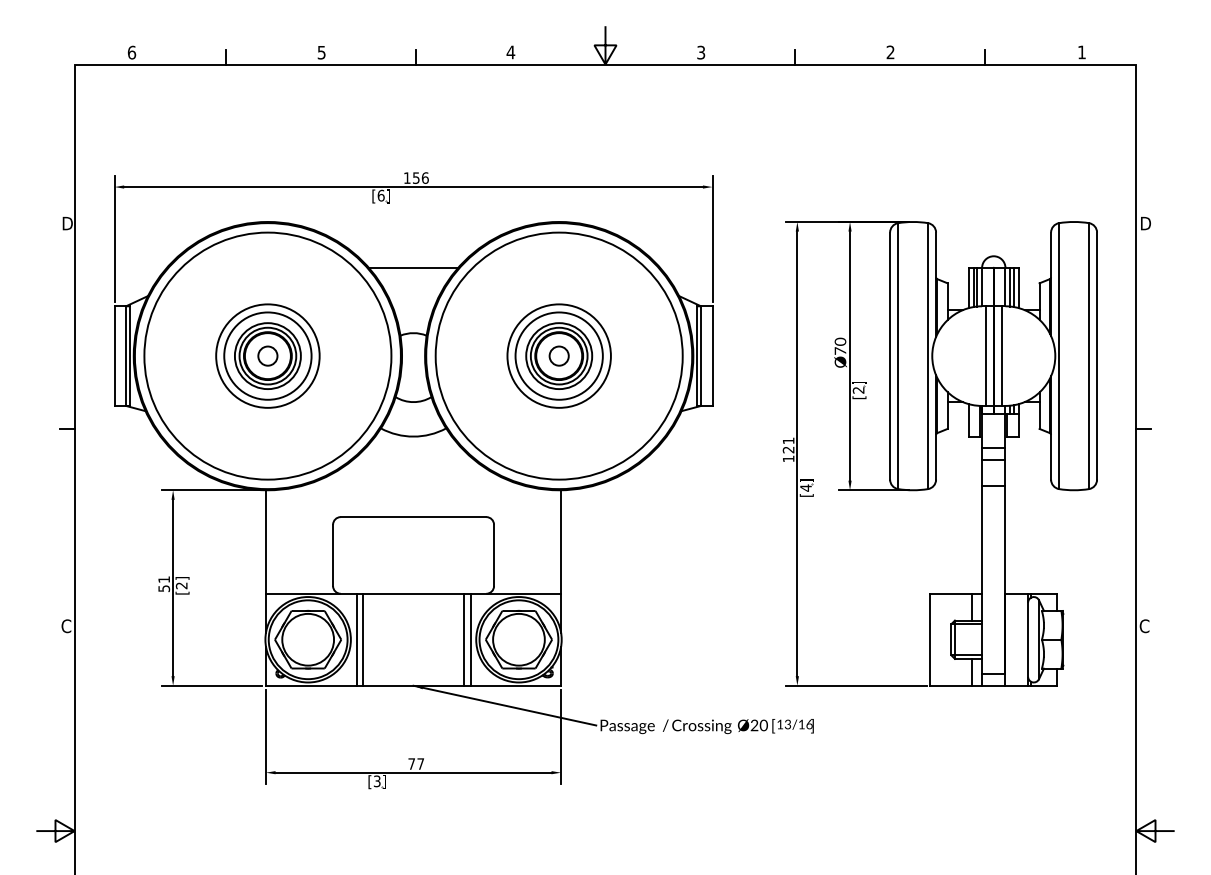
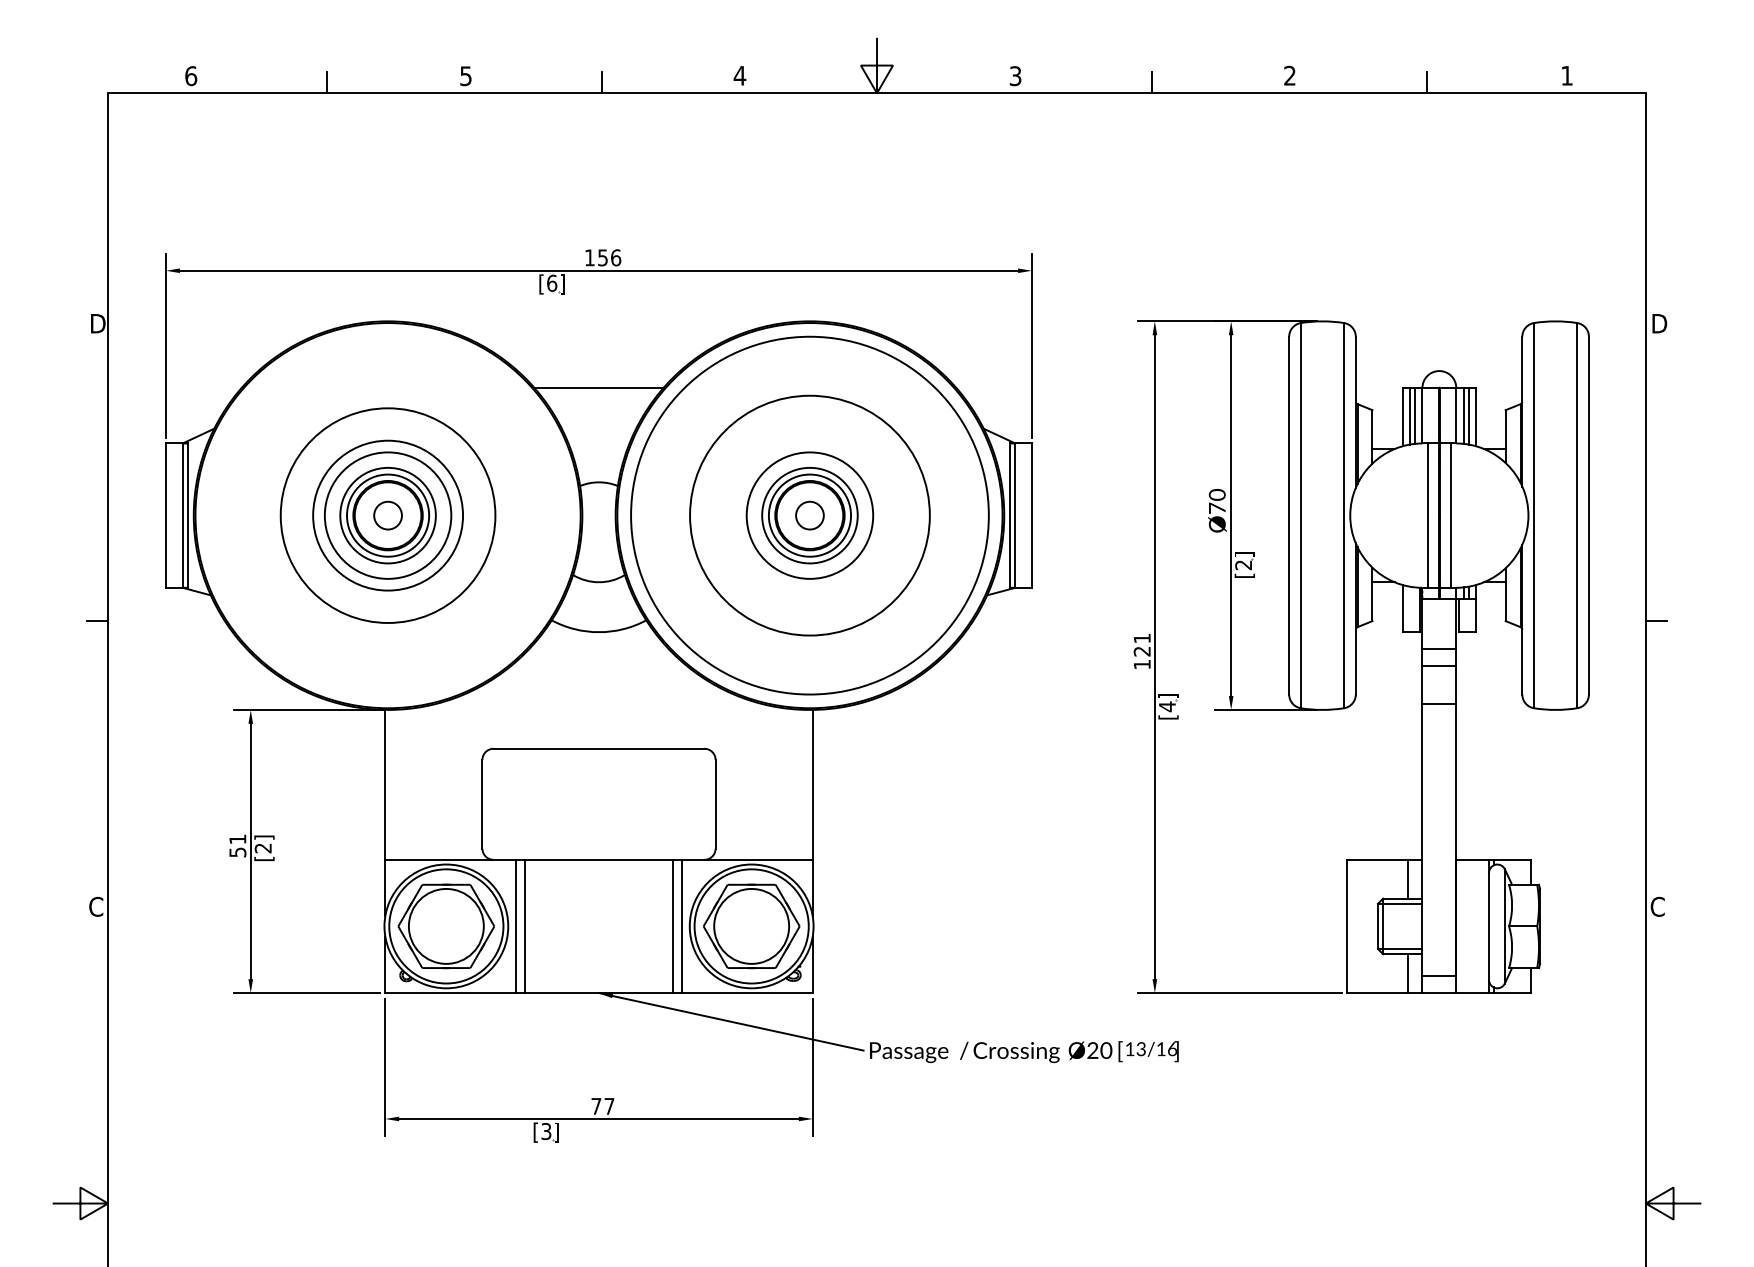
circle: (267, 355) -> (387, 514), size x0.6
circle: (558, 355) -> (808, 514), size x1.6

